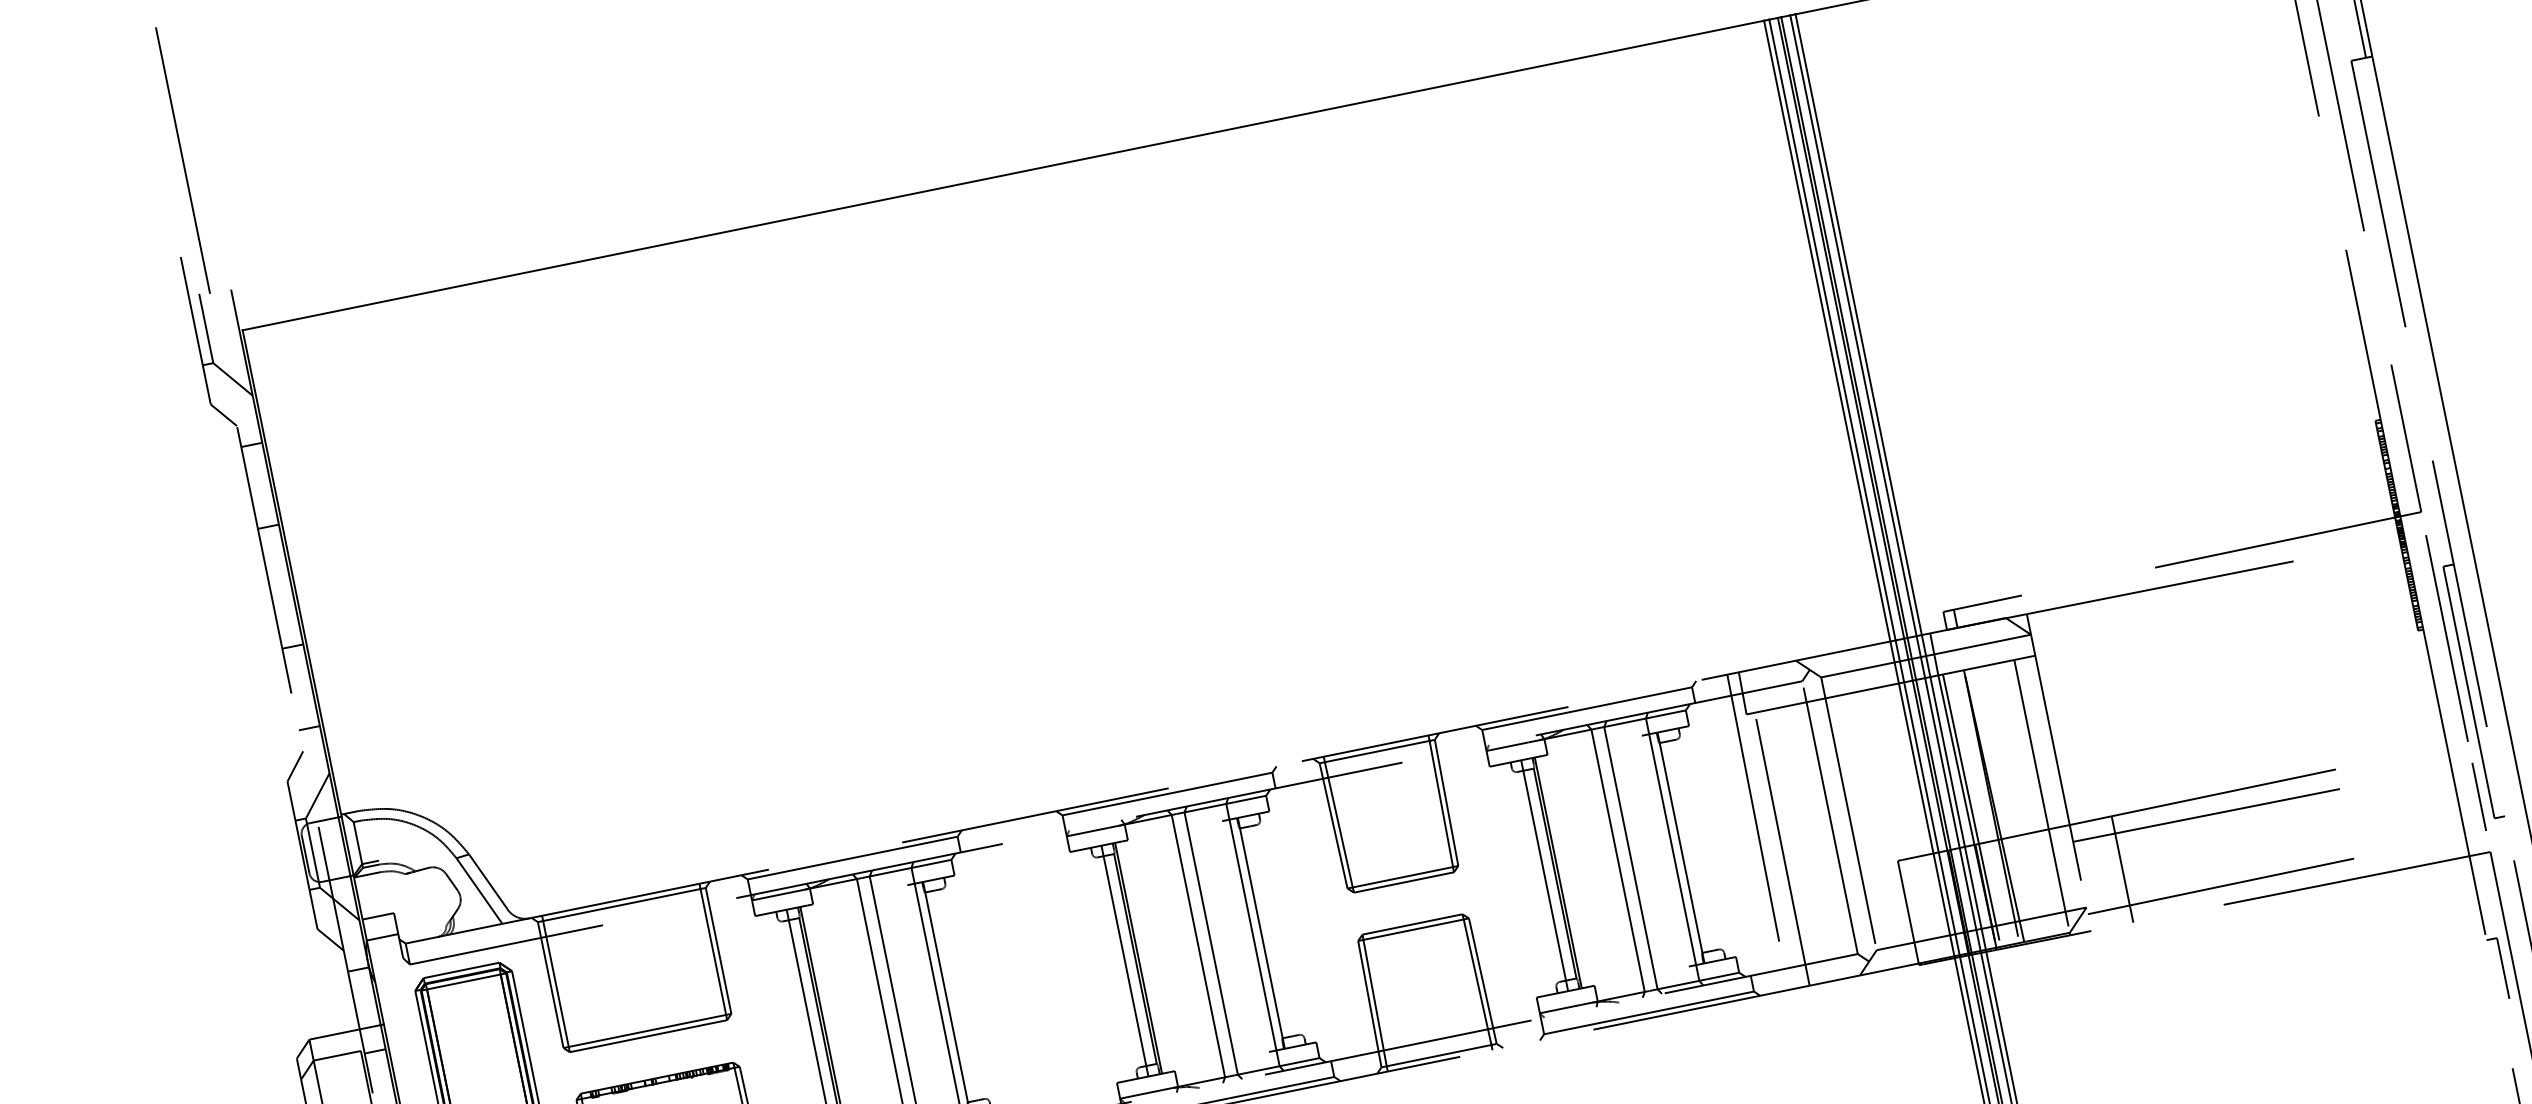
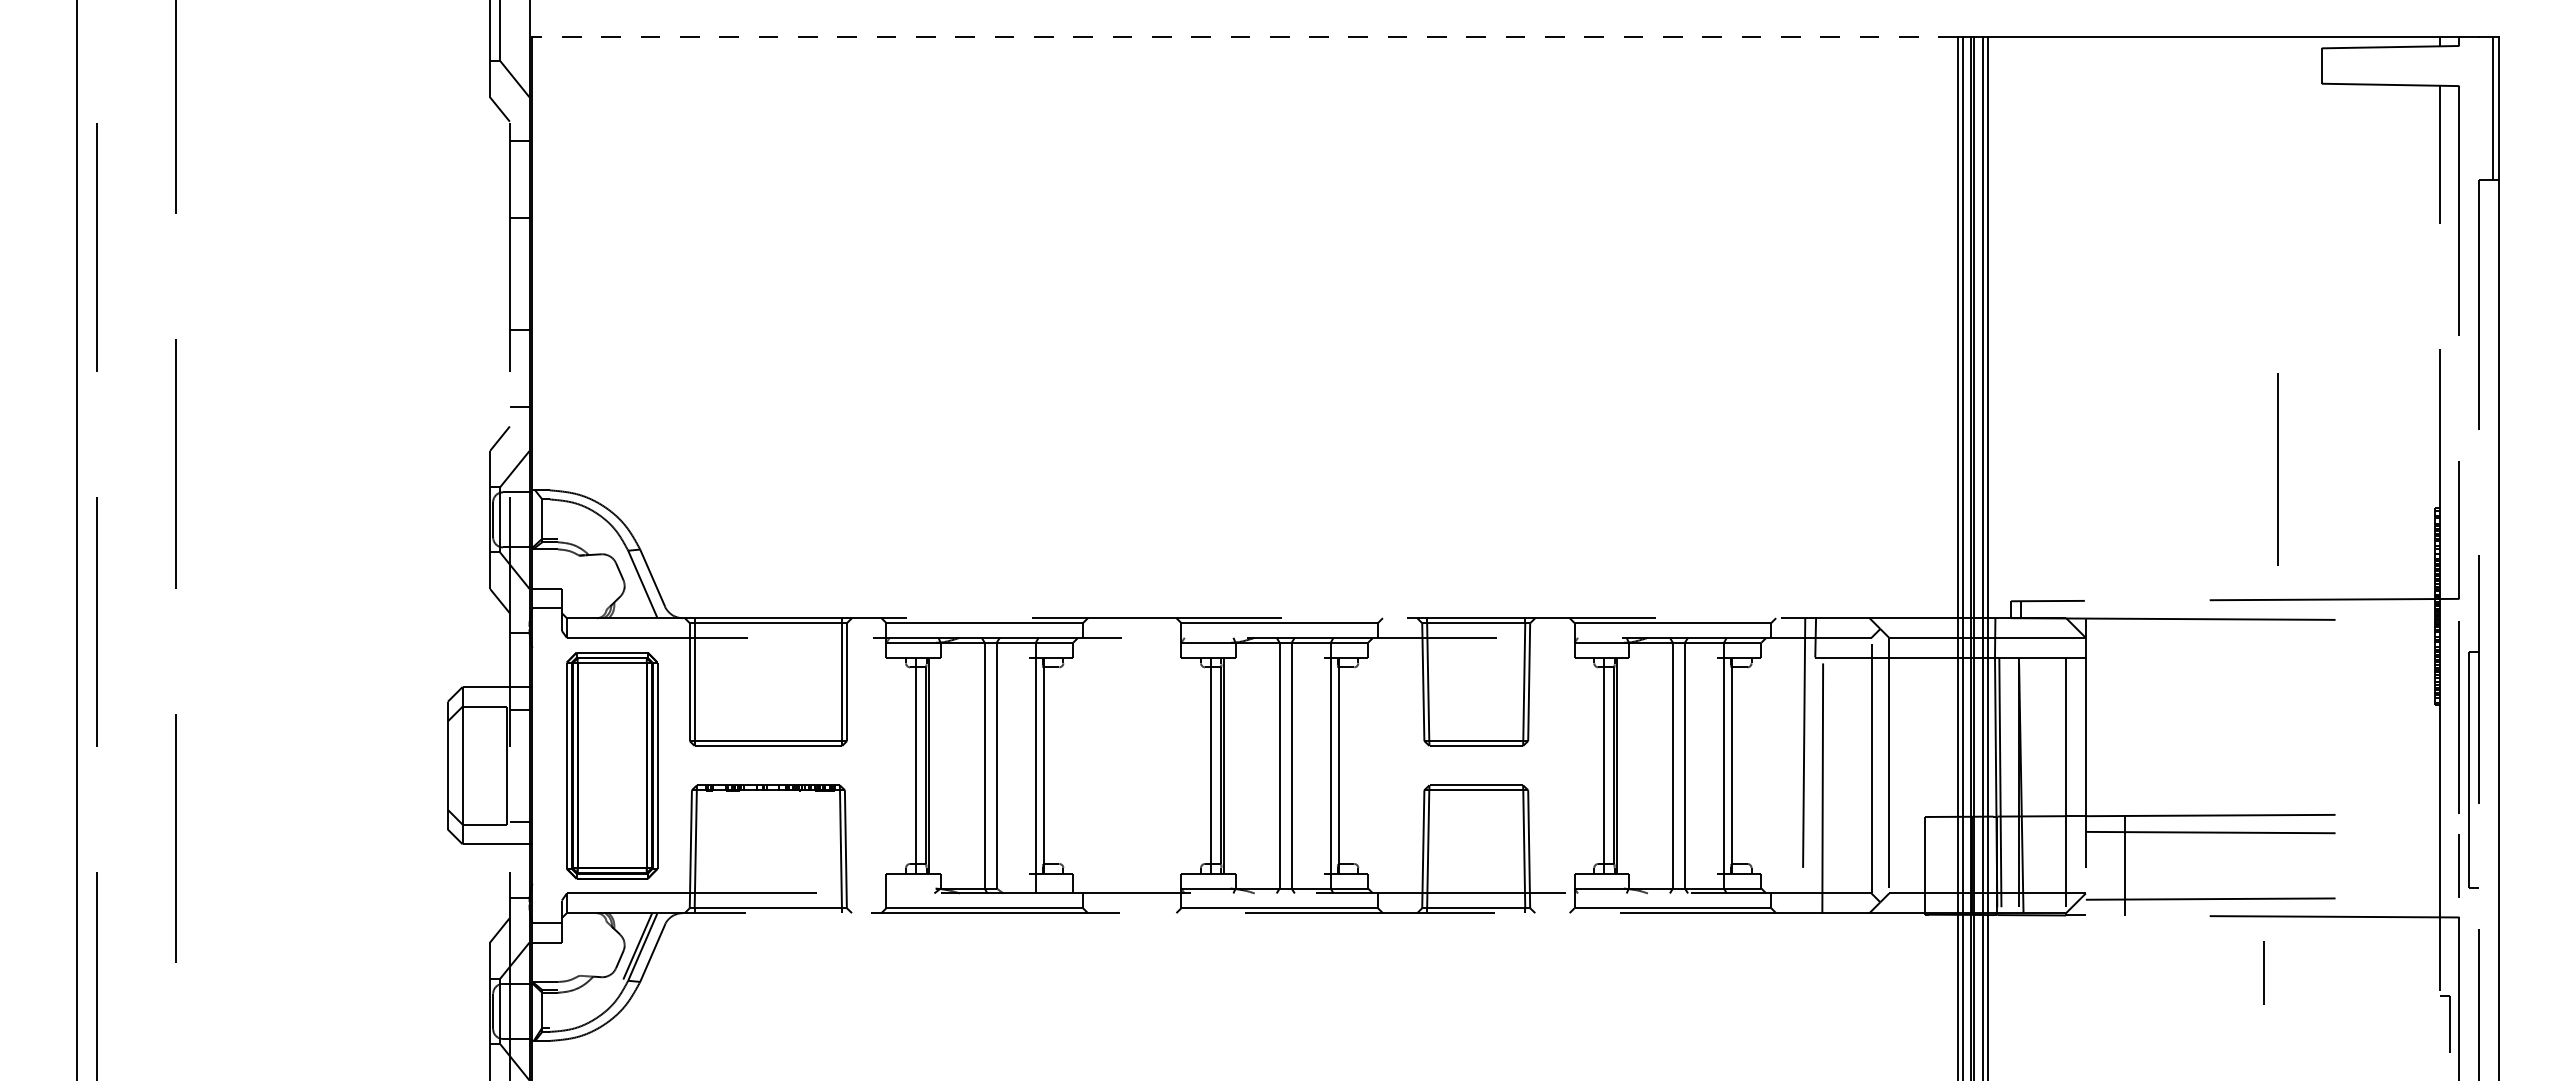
line: (1003, 175) -> (1245, 36), solid -> dashed
line: (2199, 413) -> (2277, 469), added
line: (2293, 953) -> (2263, 972), added

